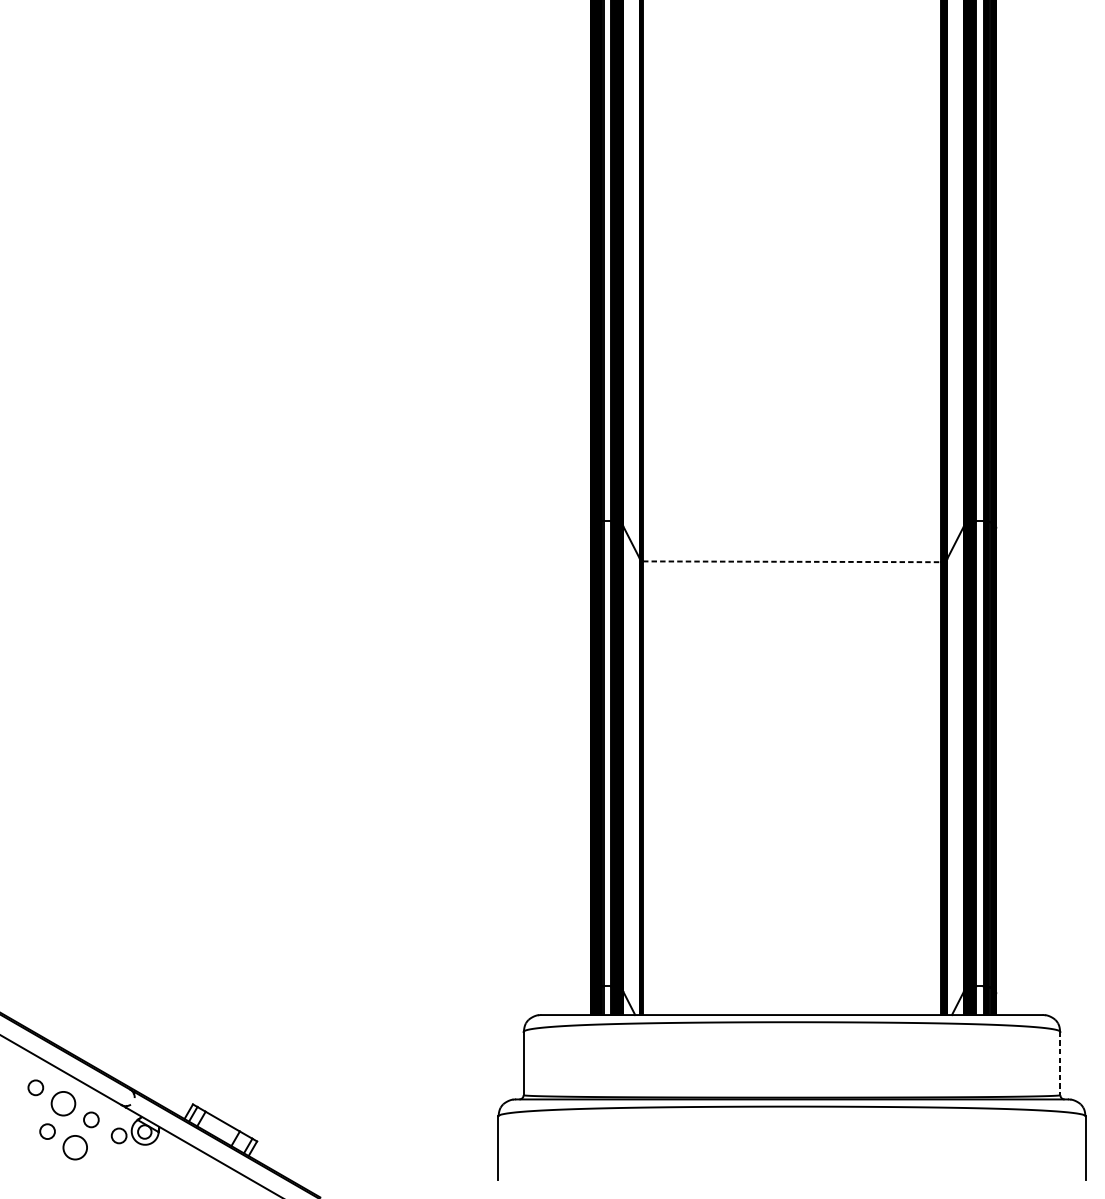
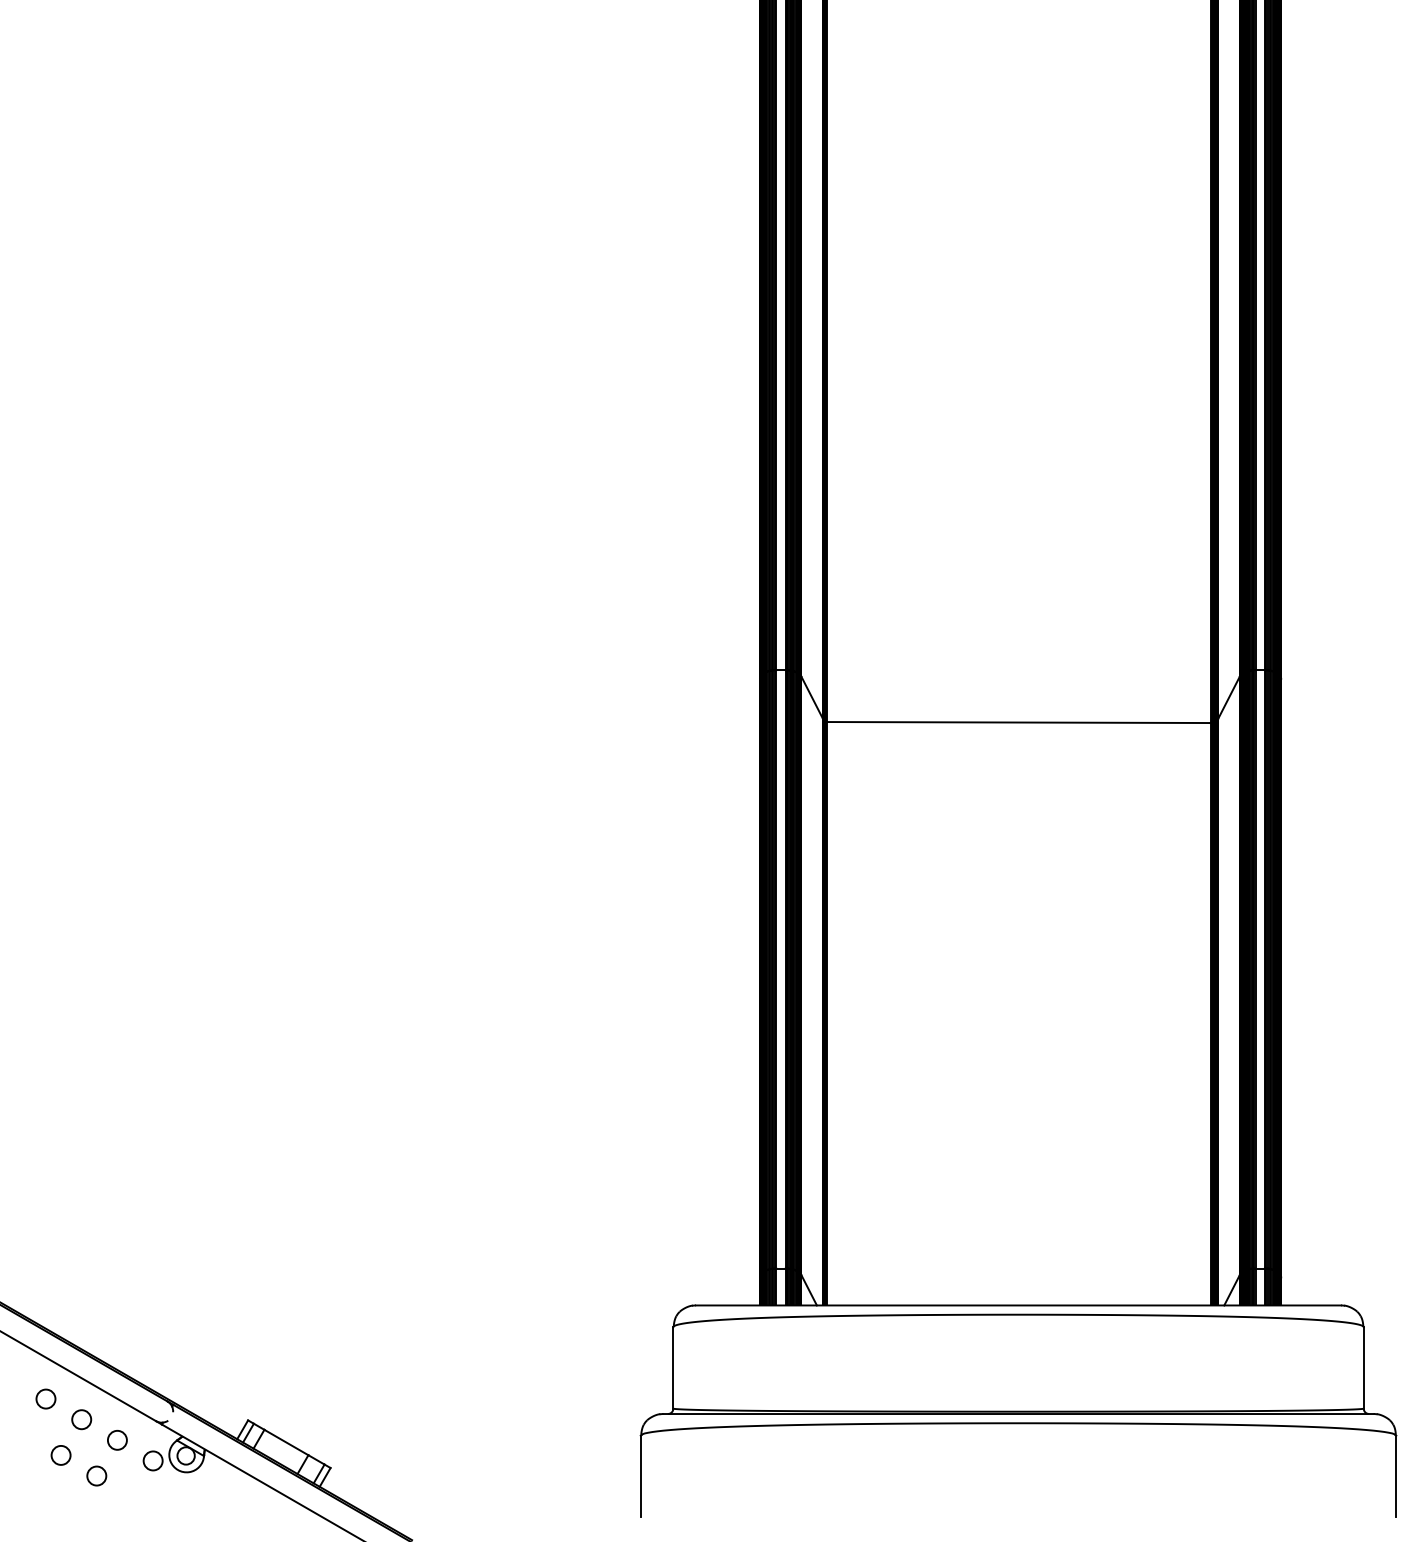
line: (791, 561) -> (1018, 722), dashed -> solid
line: (1060, 1063) -> (1363, 1367), dashed -> solid
circle: (63, 1103) -> (81, 1419), size x0.62
circle: (75, 1147) -> (96, 1475), size x0.62

